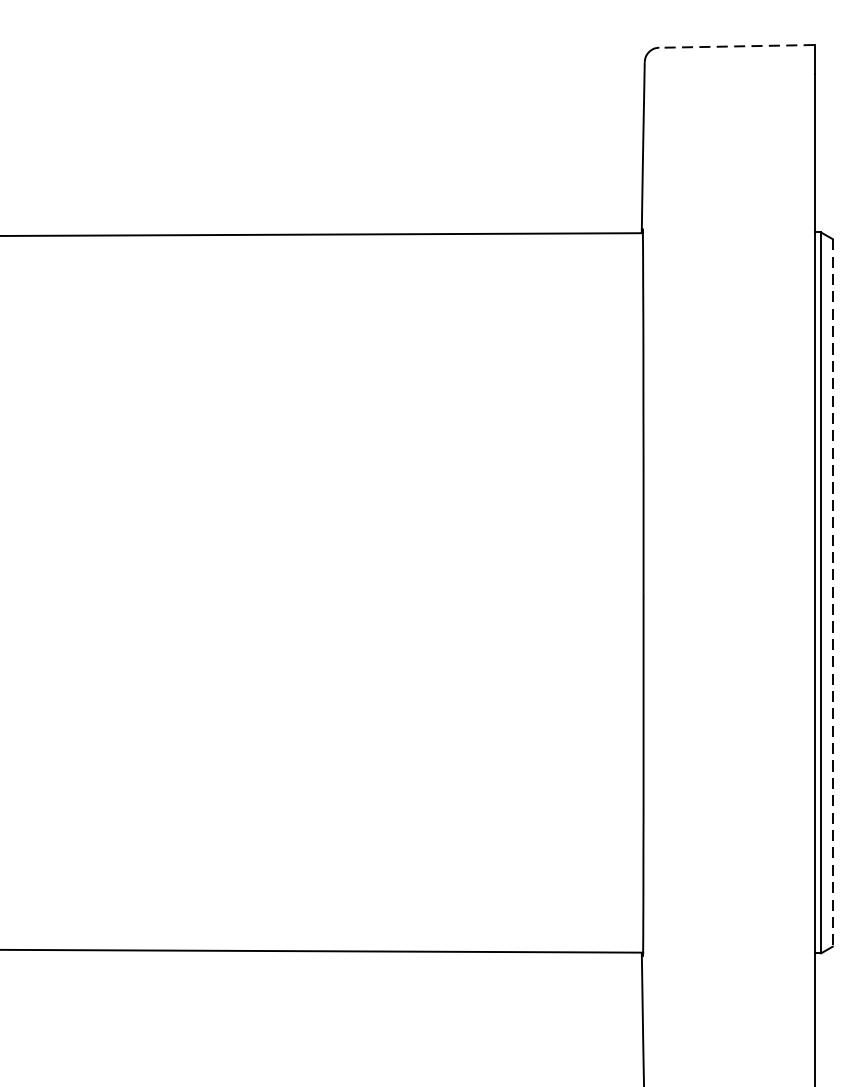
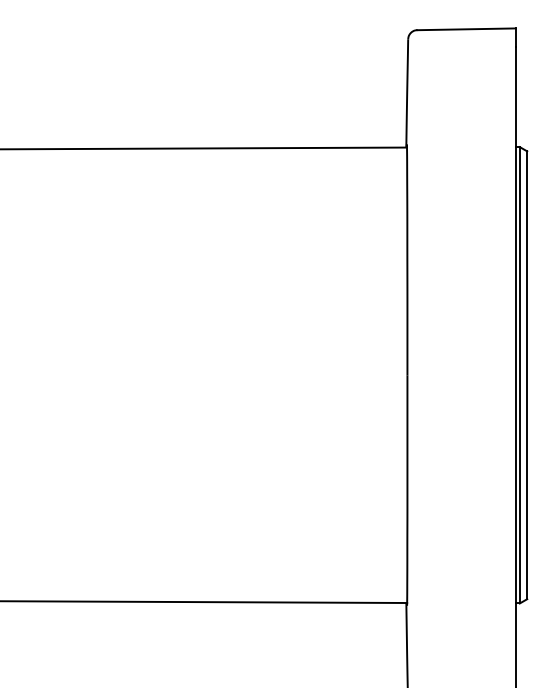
line: (736, 46) -> (466, 29), dashed -> solid
line: (833, 593) -> (527, 375), dashed -> solid

